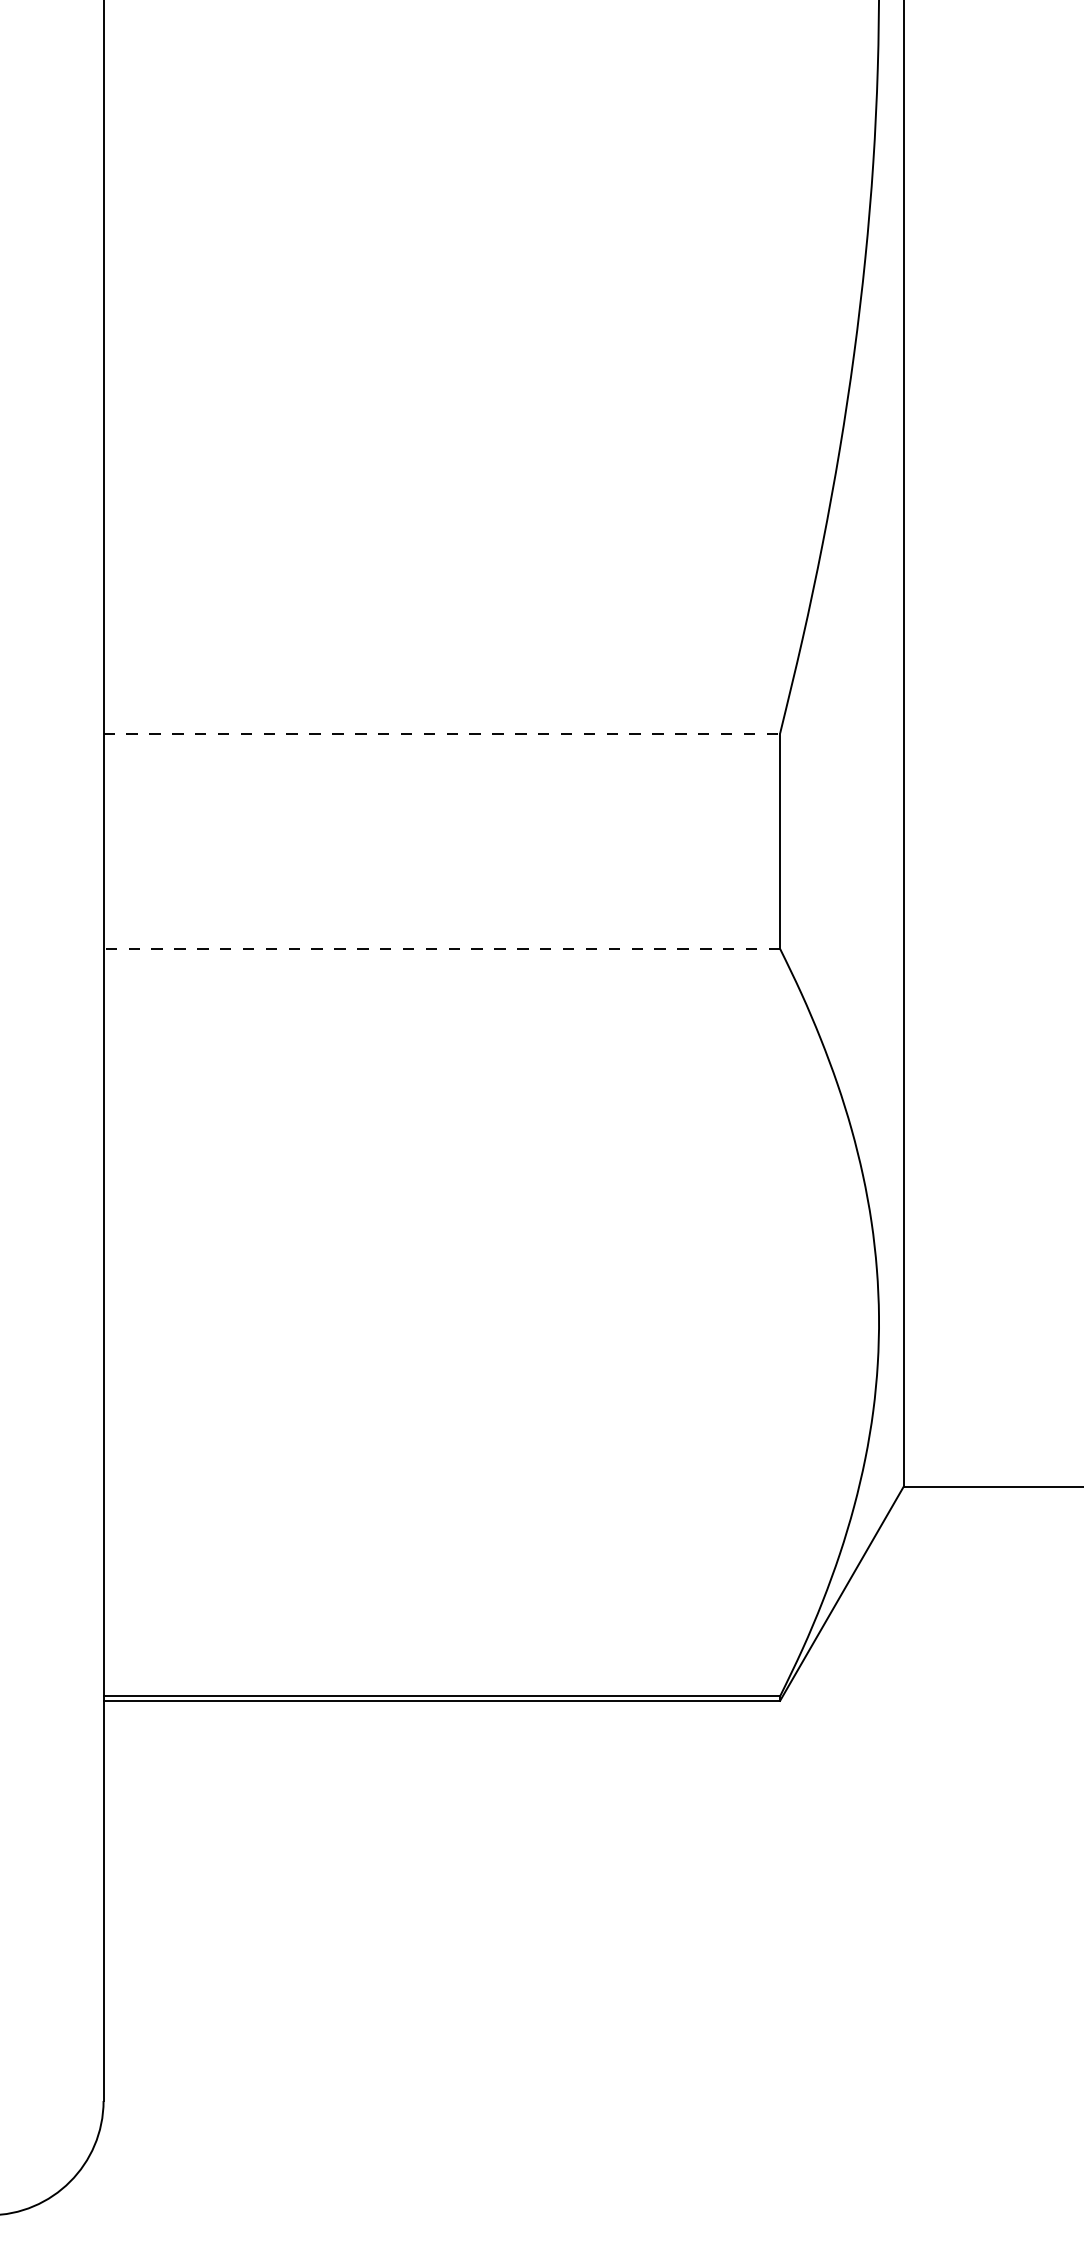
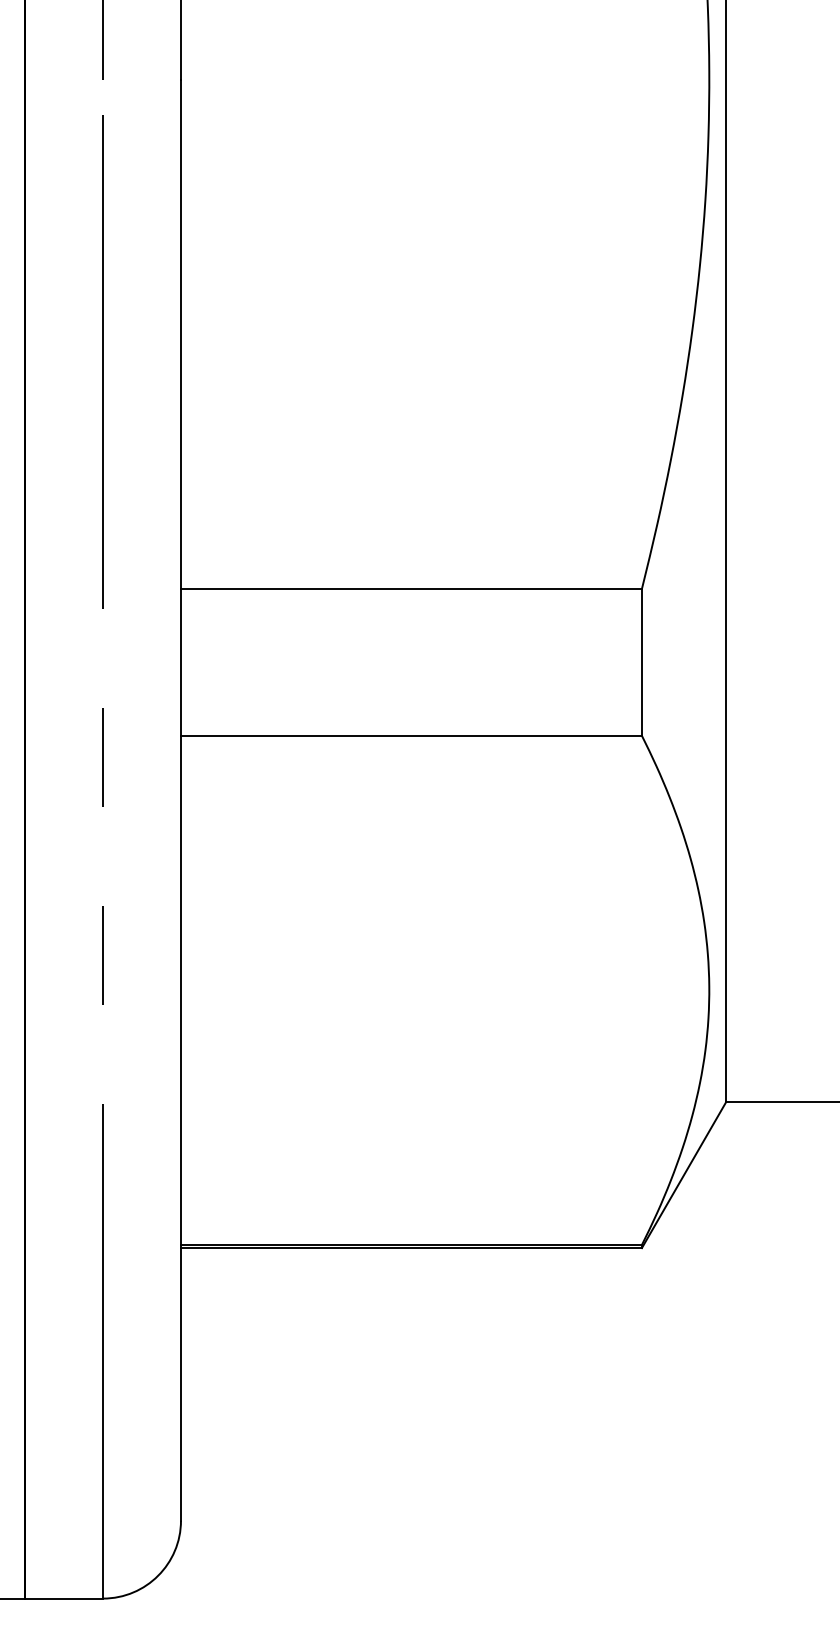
line: (441, 734) -> (411, 589), dashed -> solid
line: (440, 948) -> (410, 735), dashed -> solid

